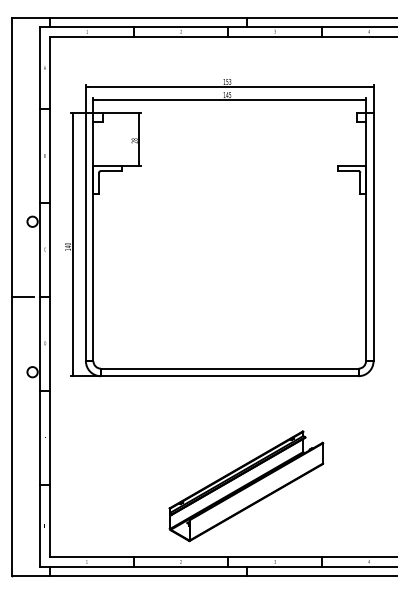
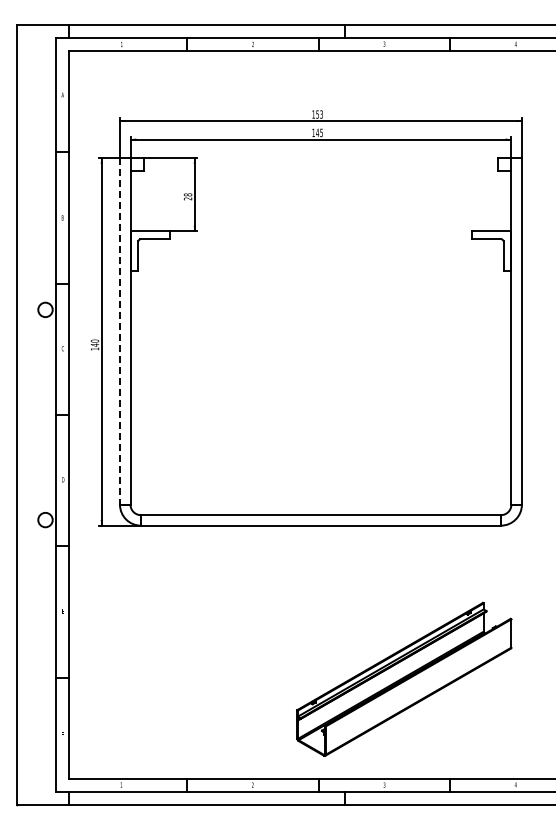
line: (86, 237) -> (120, 331), solid -> dashed
line: (23, 296) -> (32, 414), removed
part: (246, 485) -> (404, 678), moved

